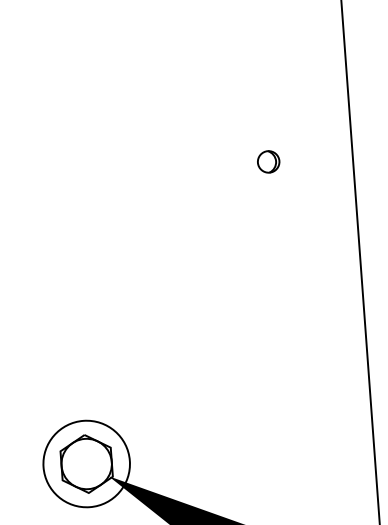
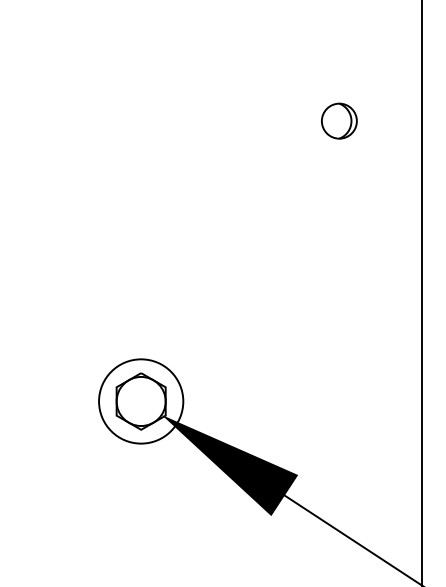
part: (268, 161) -> (339, 120), size x1.67

